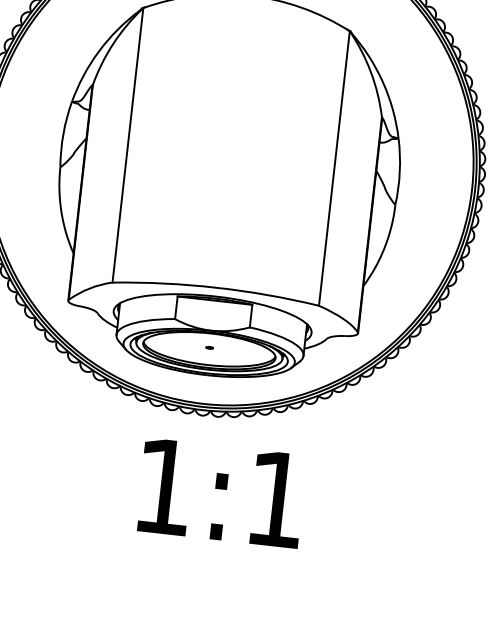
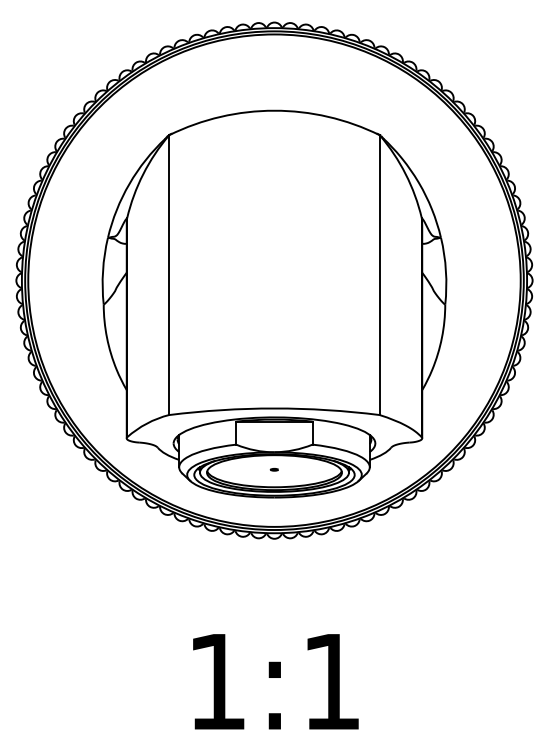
text: (221, 492) -> (275, 681), moved

